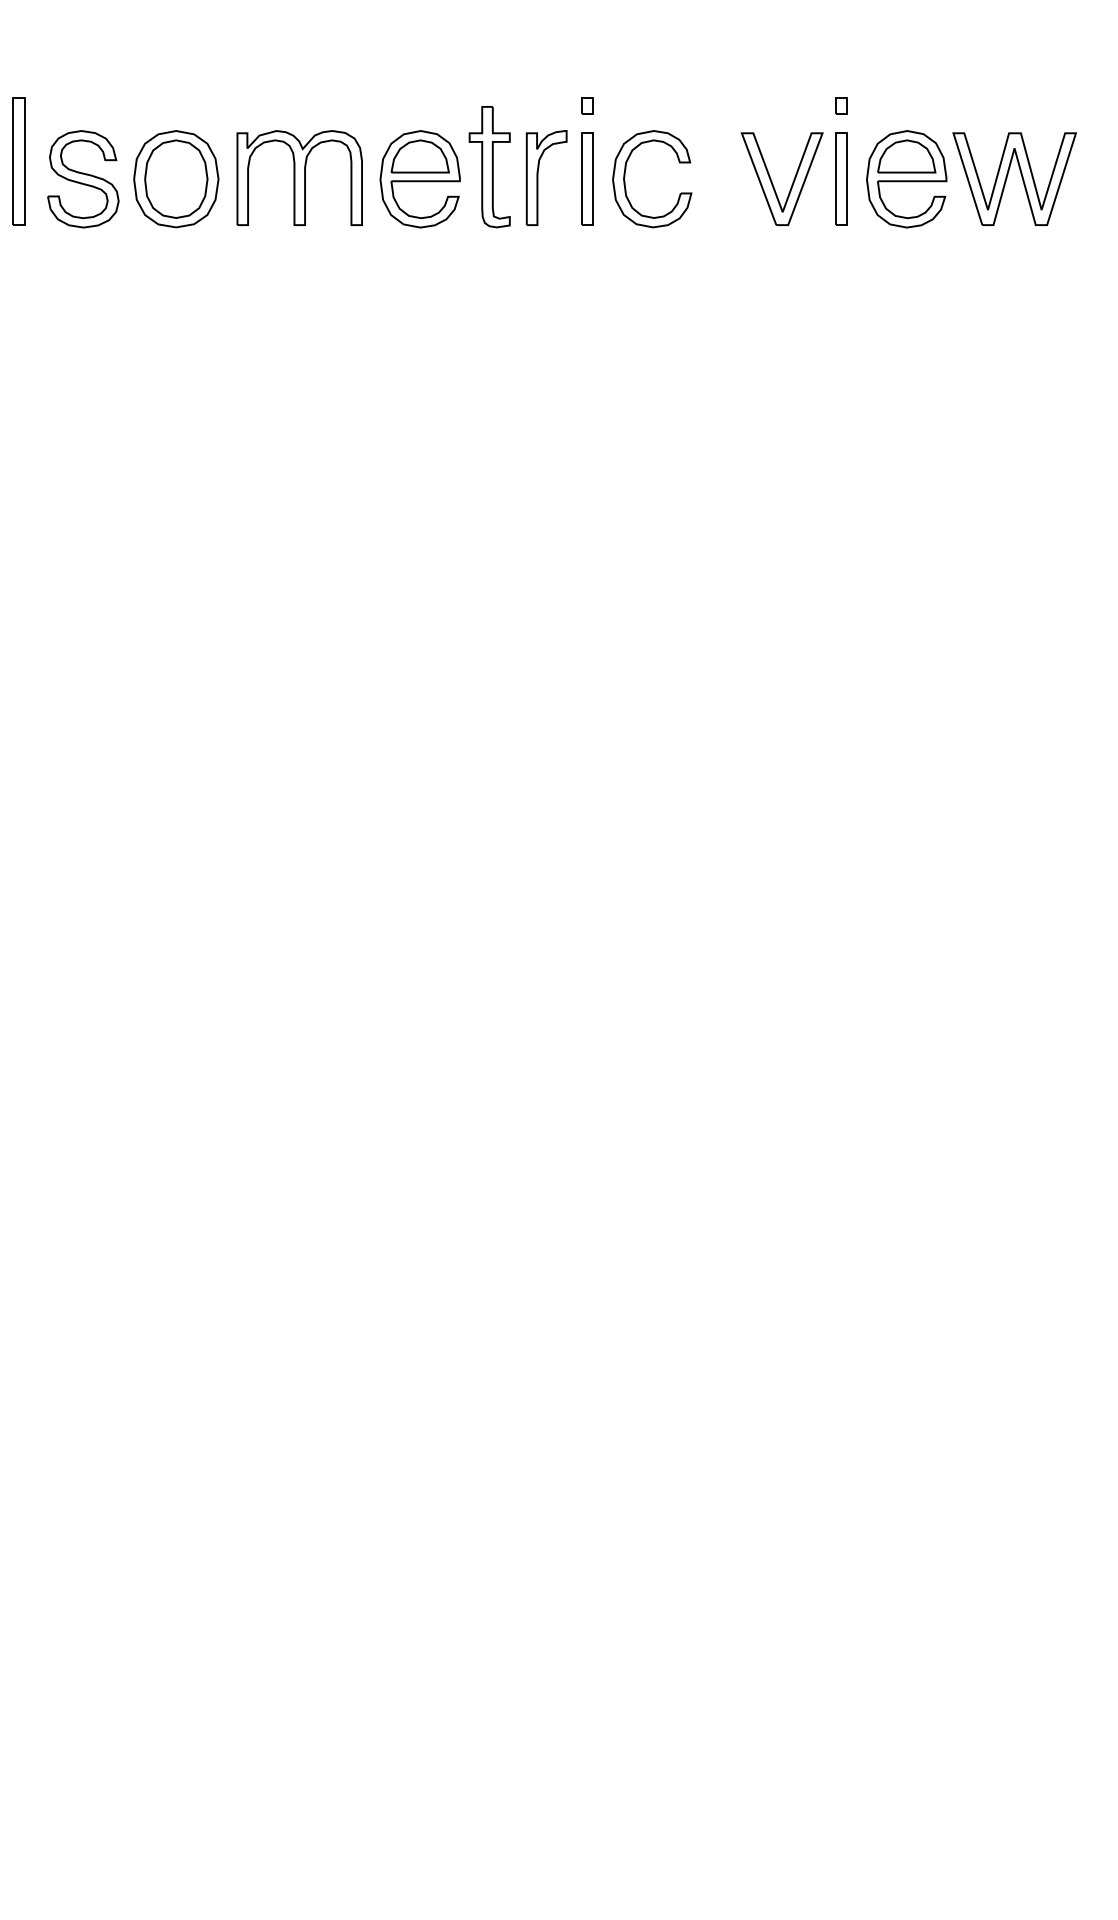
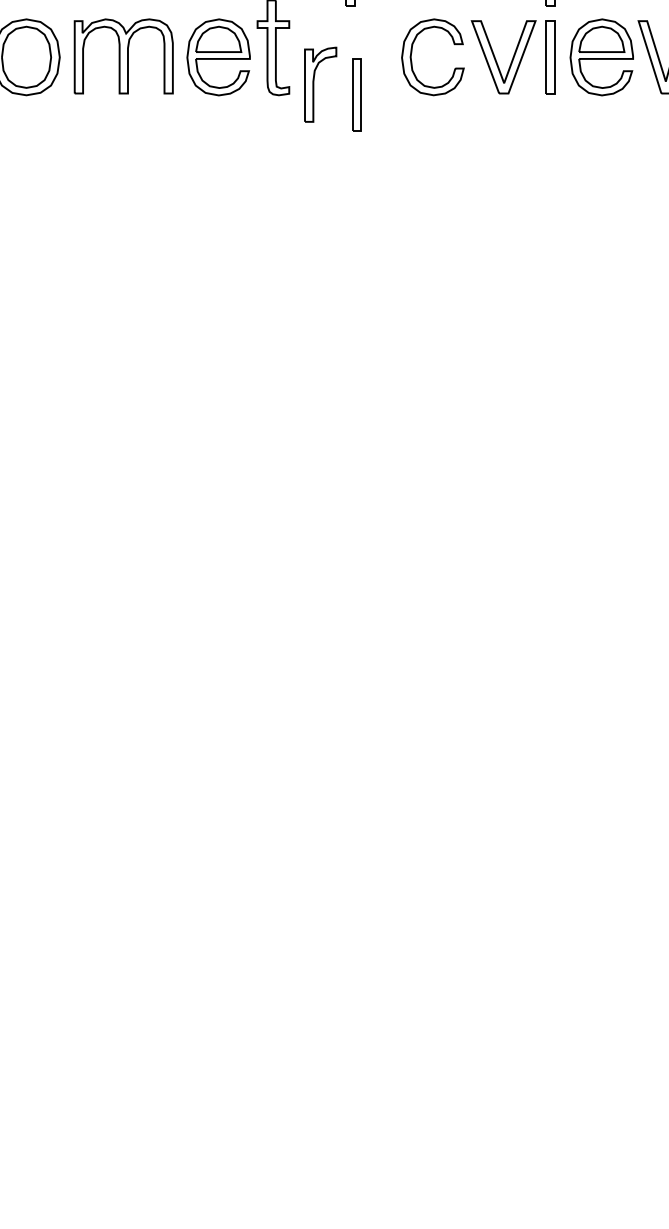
part: (538, 177) -> (314, 84), moved
part: (587, 178) -> (356, 94), moved
part: (625, 180) -> (411, 58), moved

